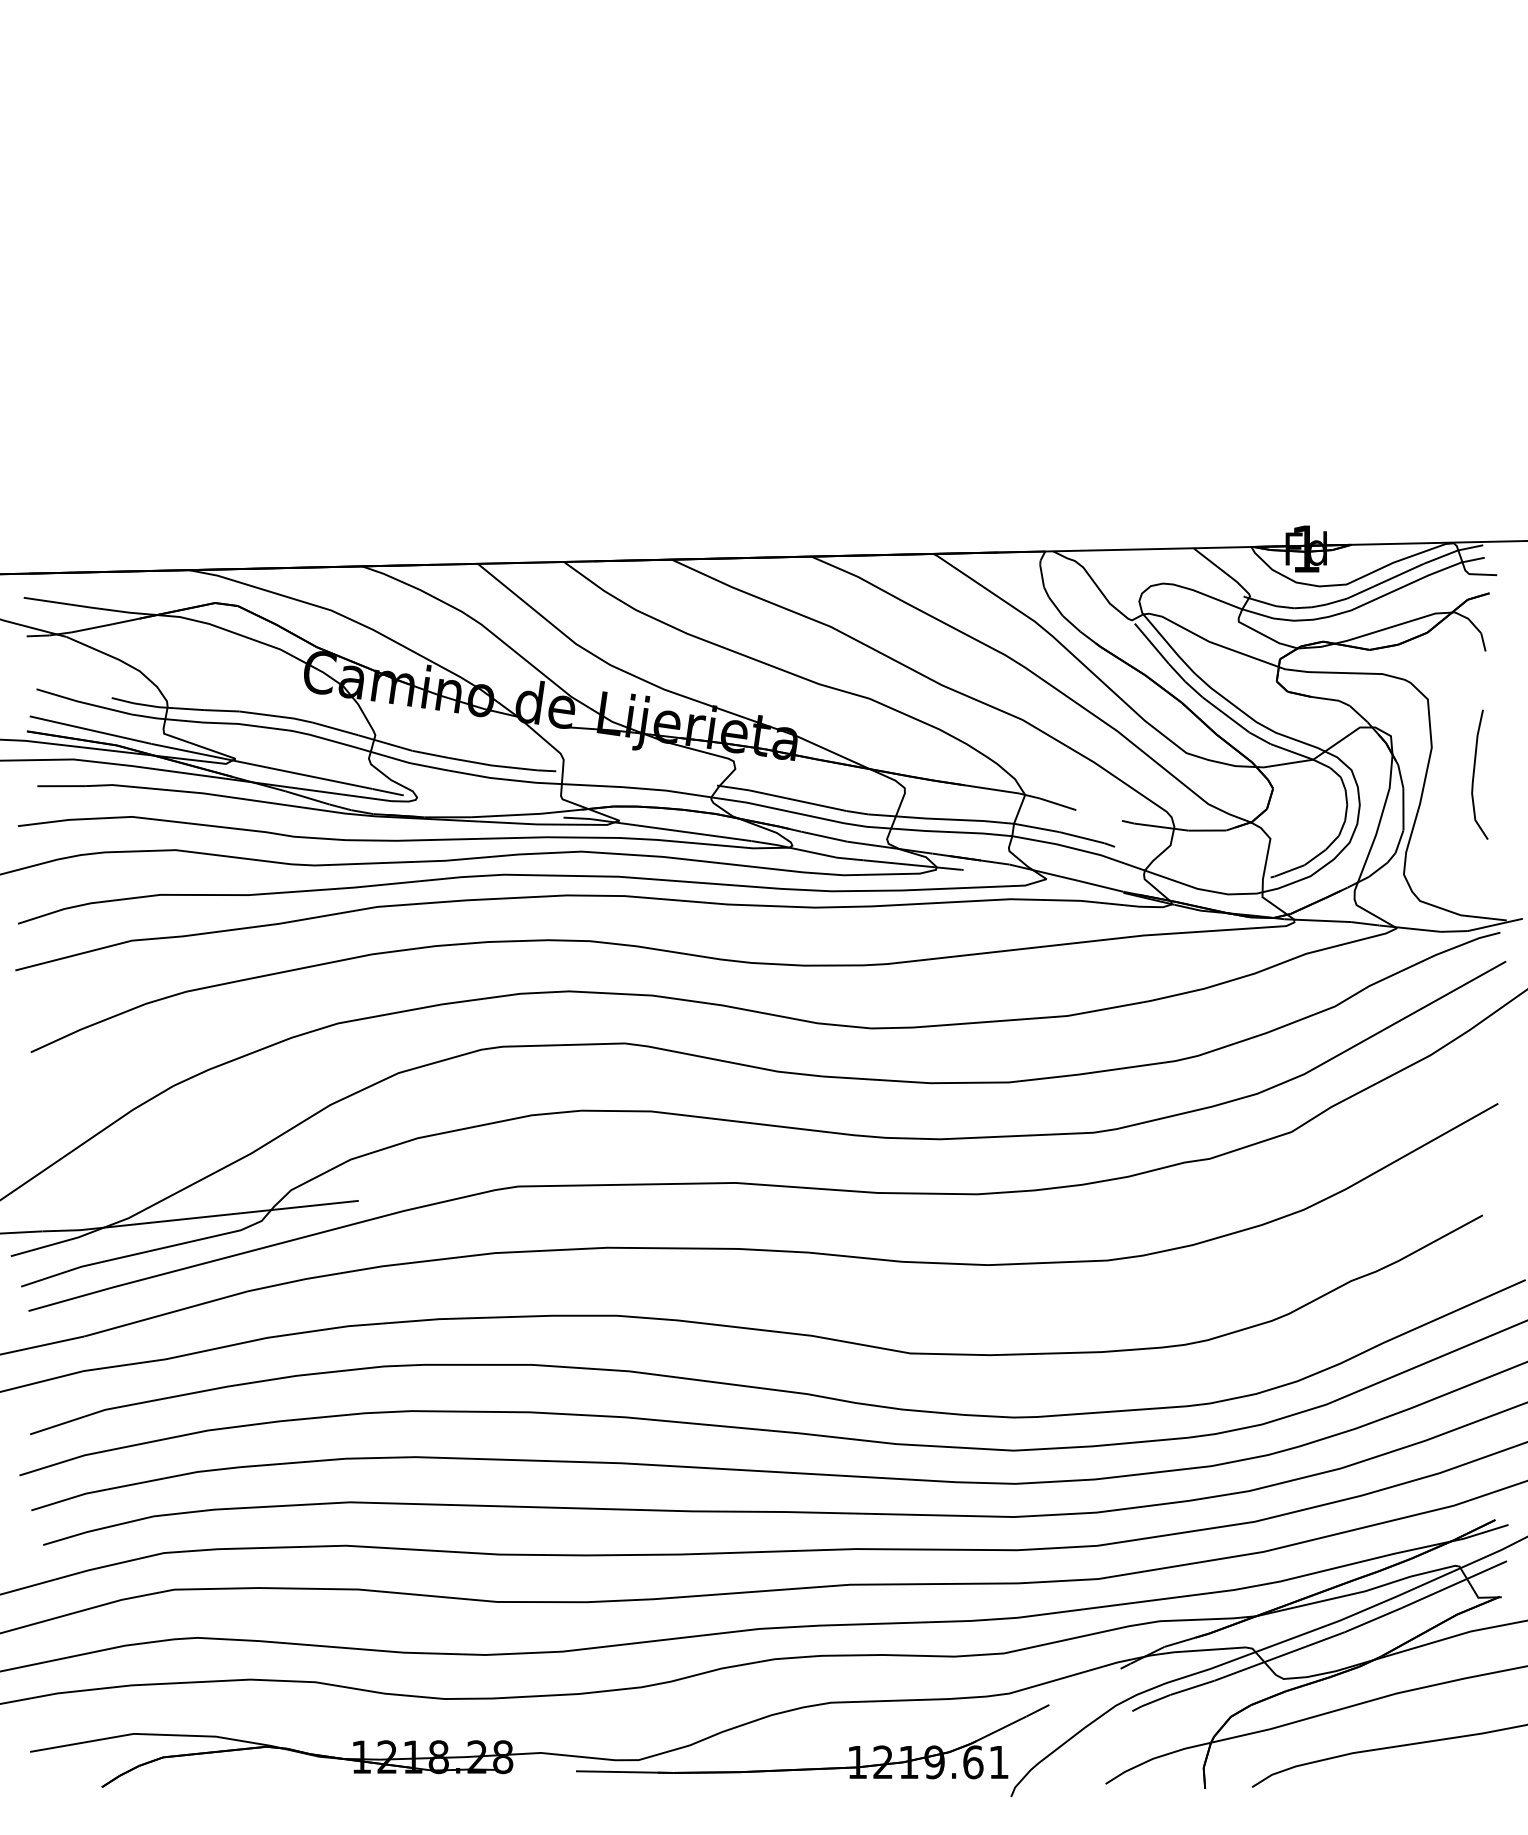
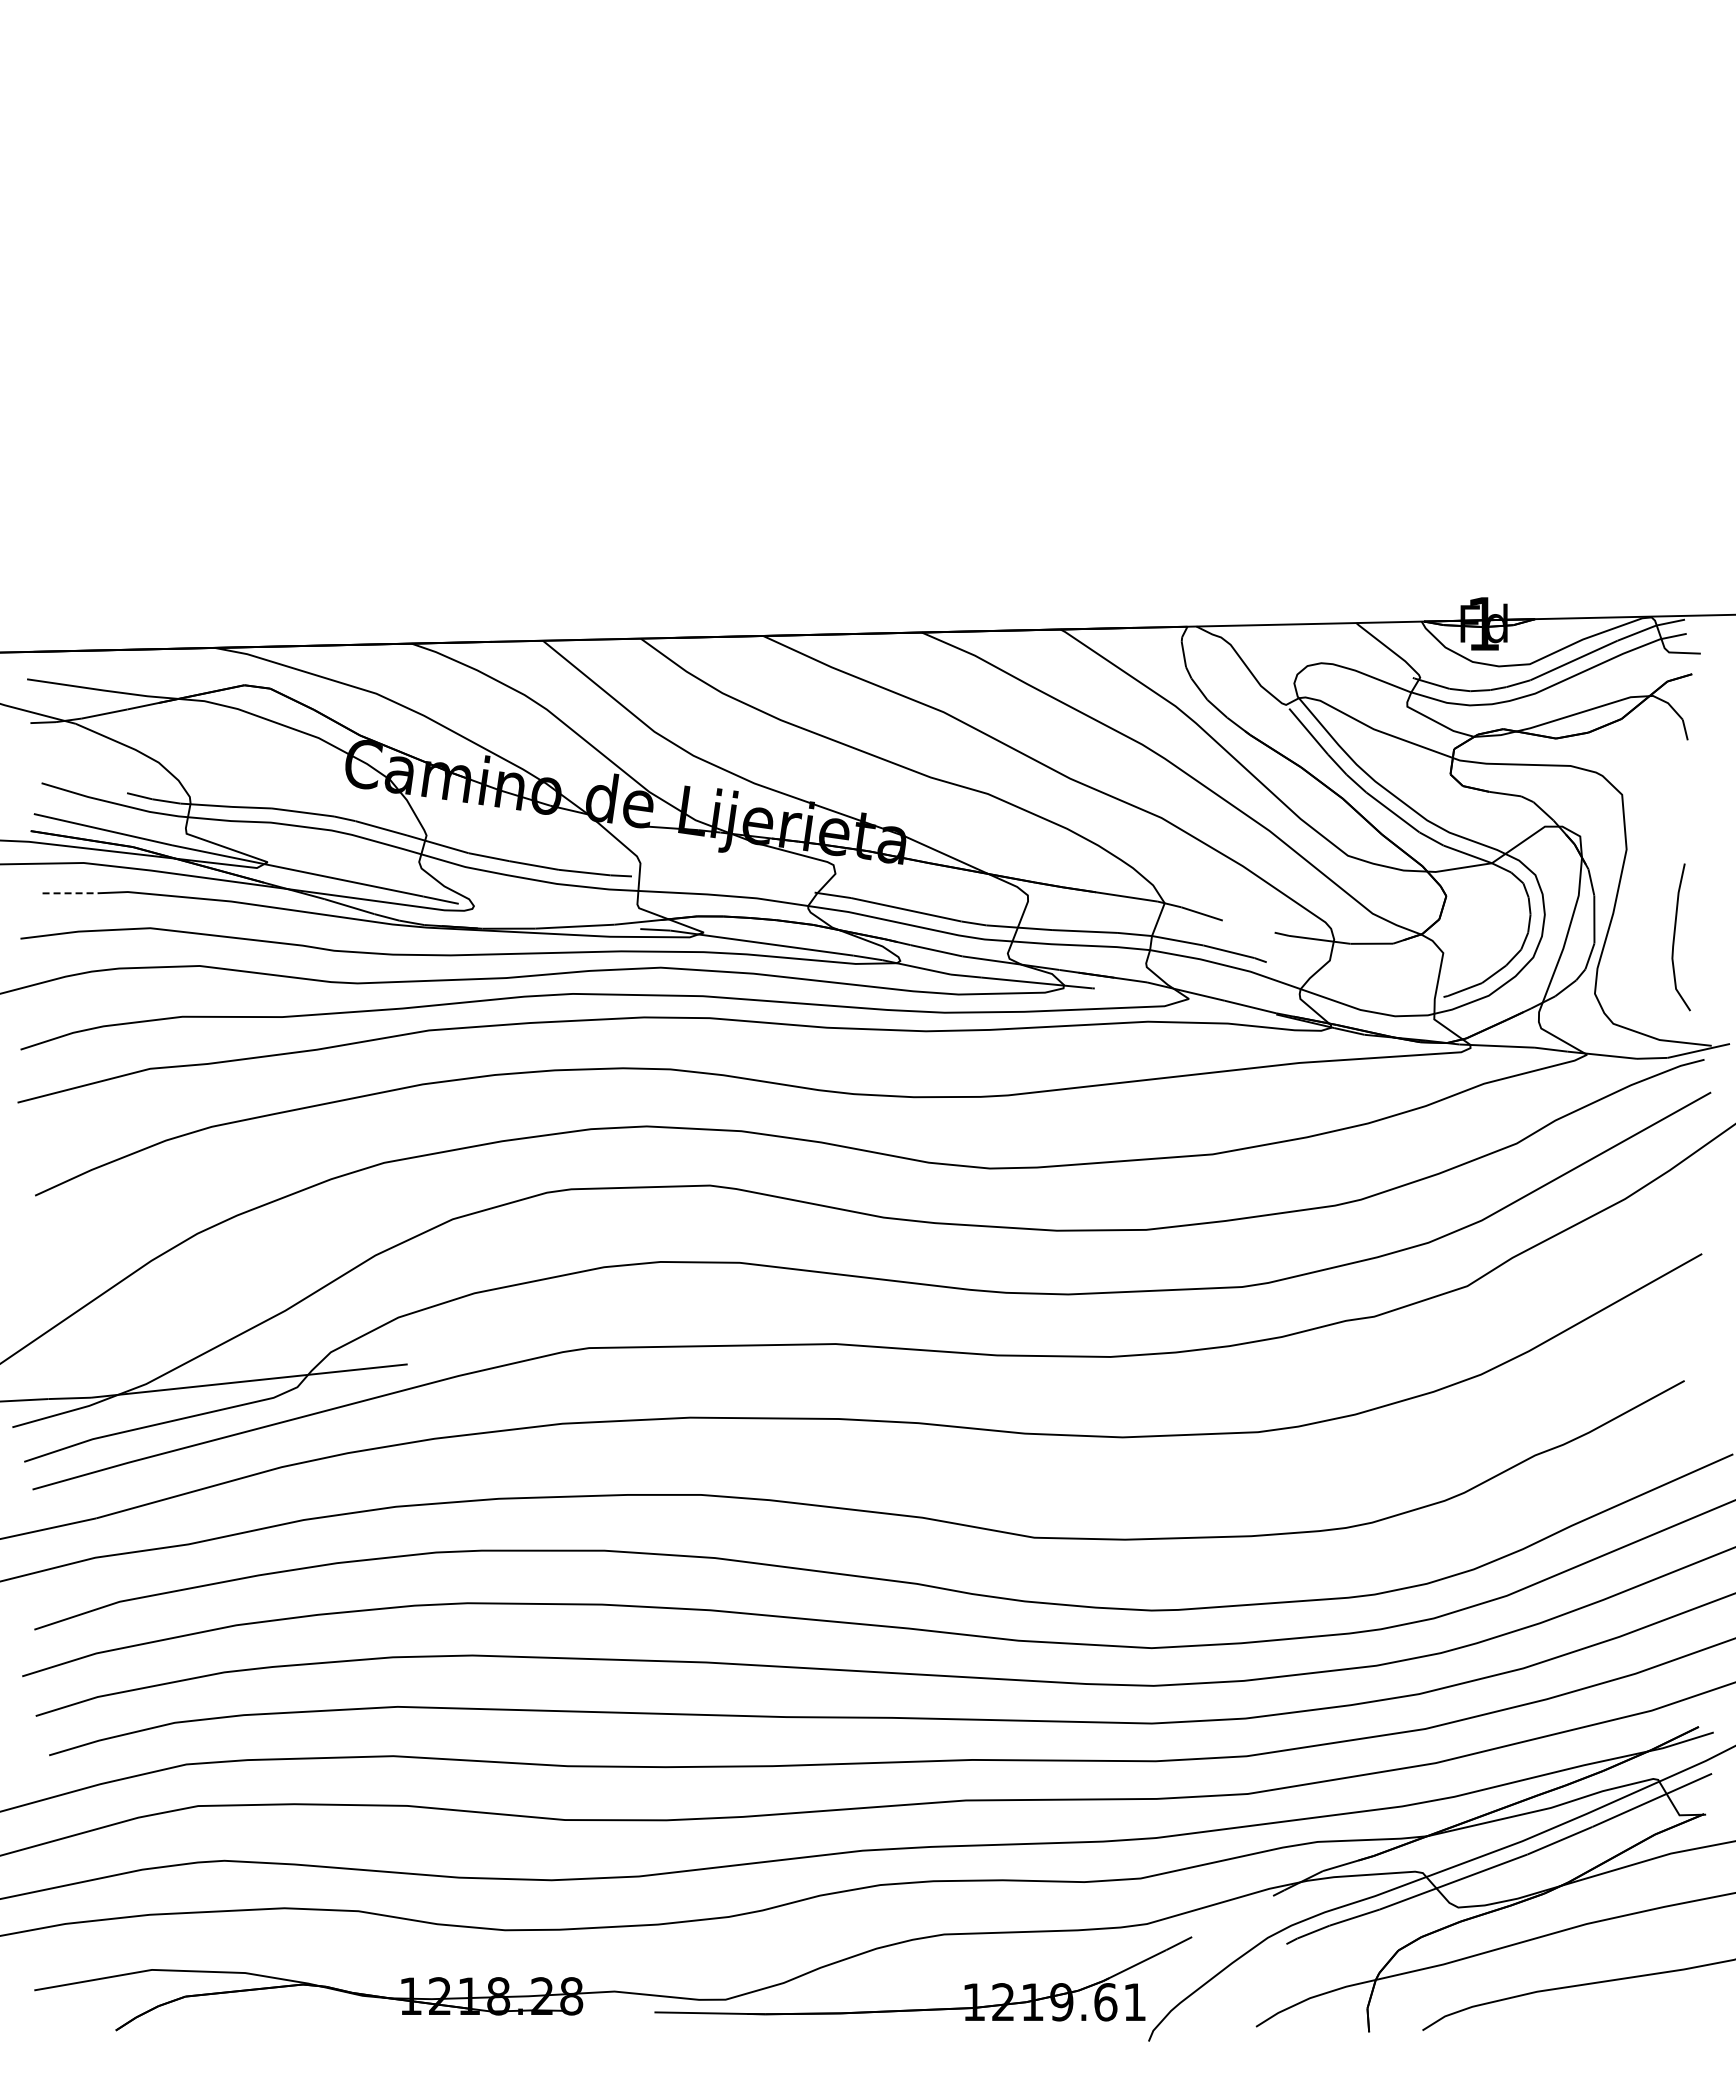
curve: (1474, 774) -> (1675, 936), moved
line: (61, 786) -> (70, 893), solid -> dashed

